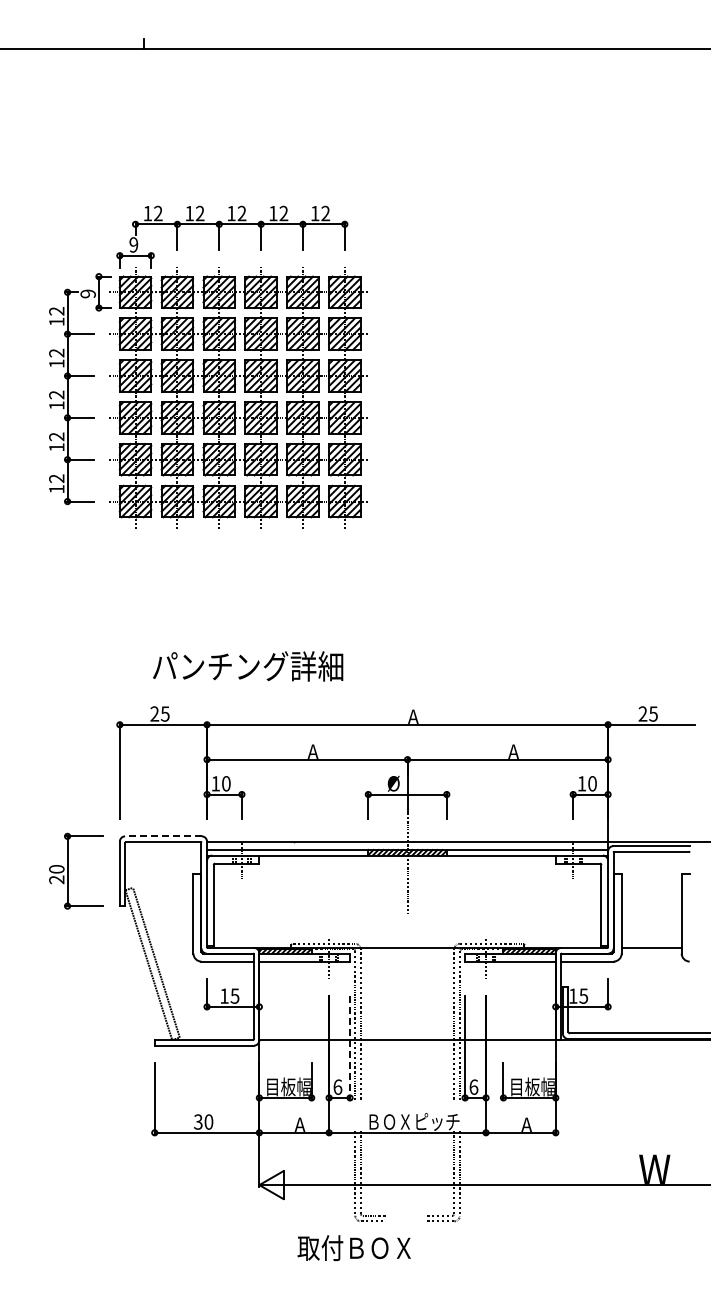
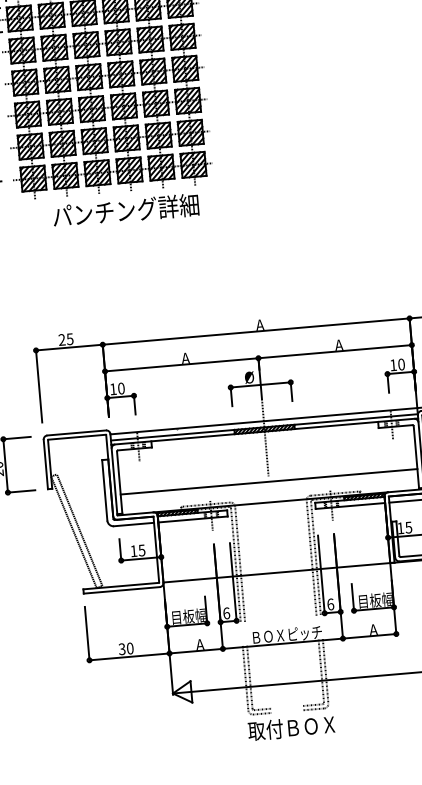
text: (248, 666) -> (126, 210), moved
line: (162, 836) -> (76, 433), dashed -> solid
line: (407, 921) -> (269, 482), added
line: (350, 1048) -> (233, 582), dashed -> solid
text: (353, 1248) -> (290, 728), moved

